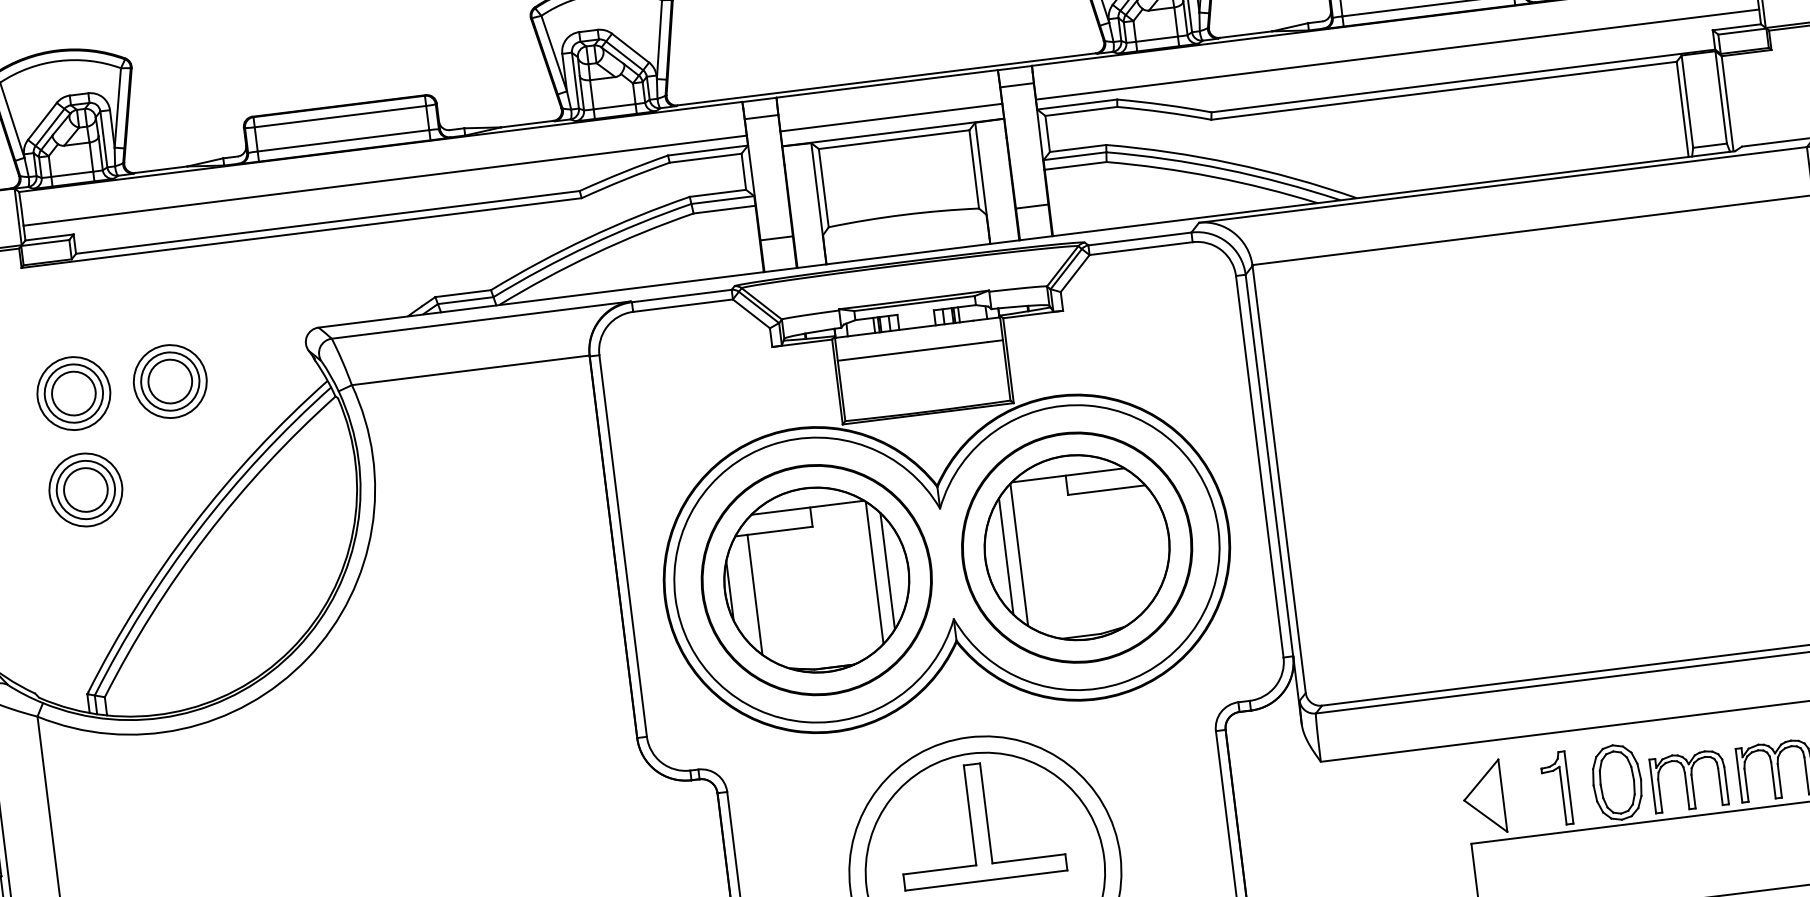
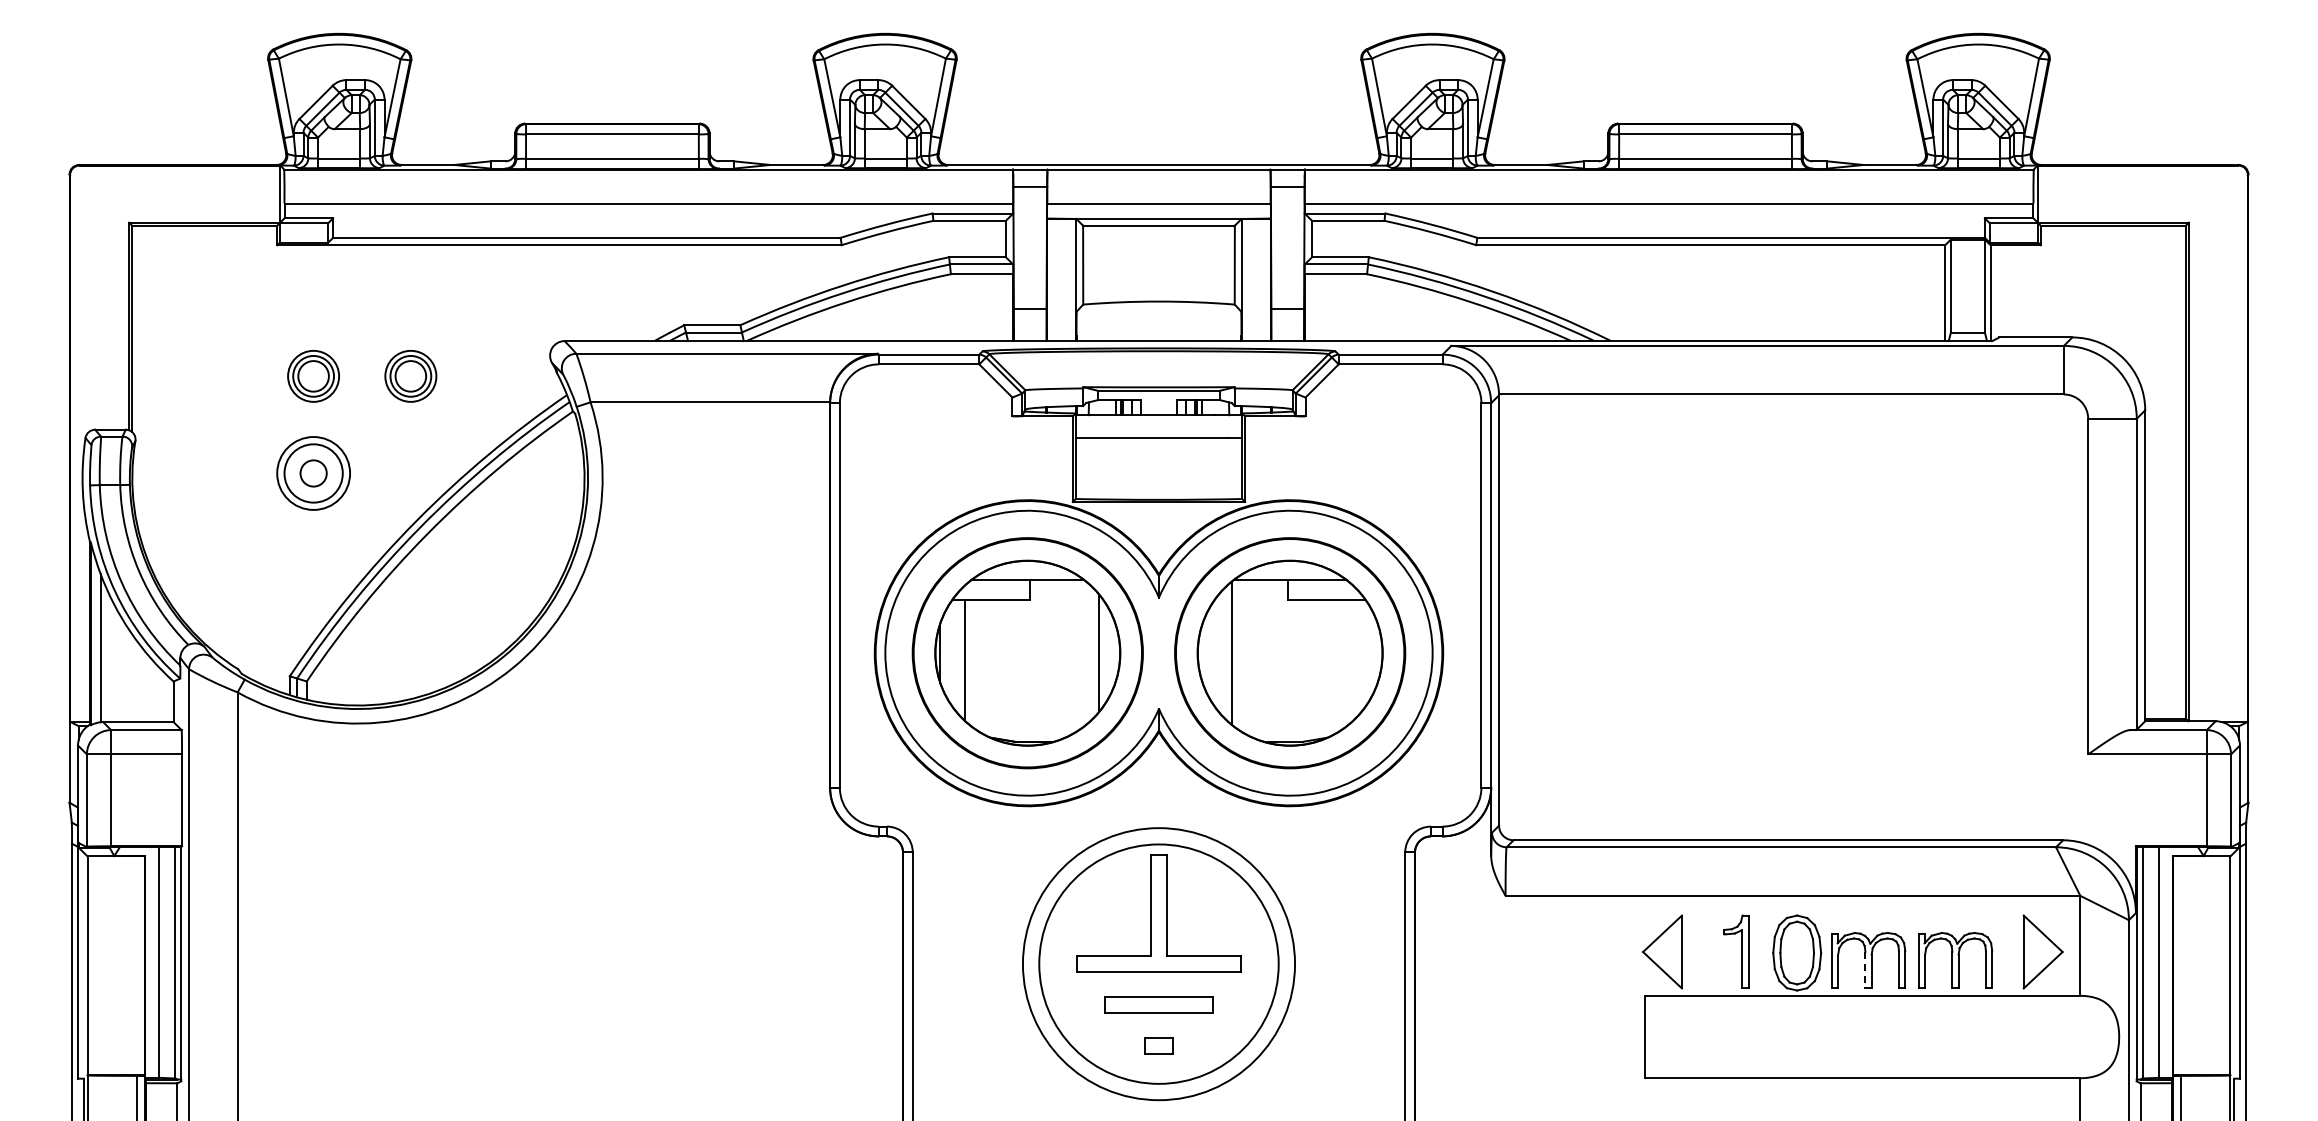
part: (170, 381) -> (410, 376), size x0.7
part: (73, 393) -> (313, 376), size x0.7
circle: (85, 490) -> (313, 473), size x0.6
line: (1005, 555) -> (1218, 652), removed
line: (874, 572) -> (1086, 652), removed
line: (1687, 791) -> (1865, 970), solid -> dashed

